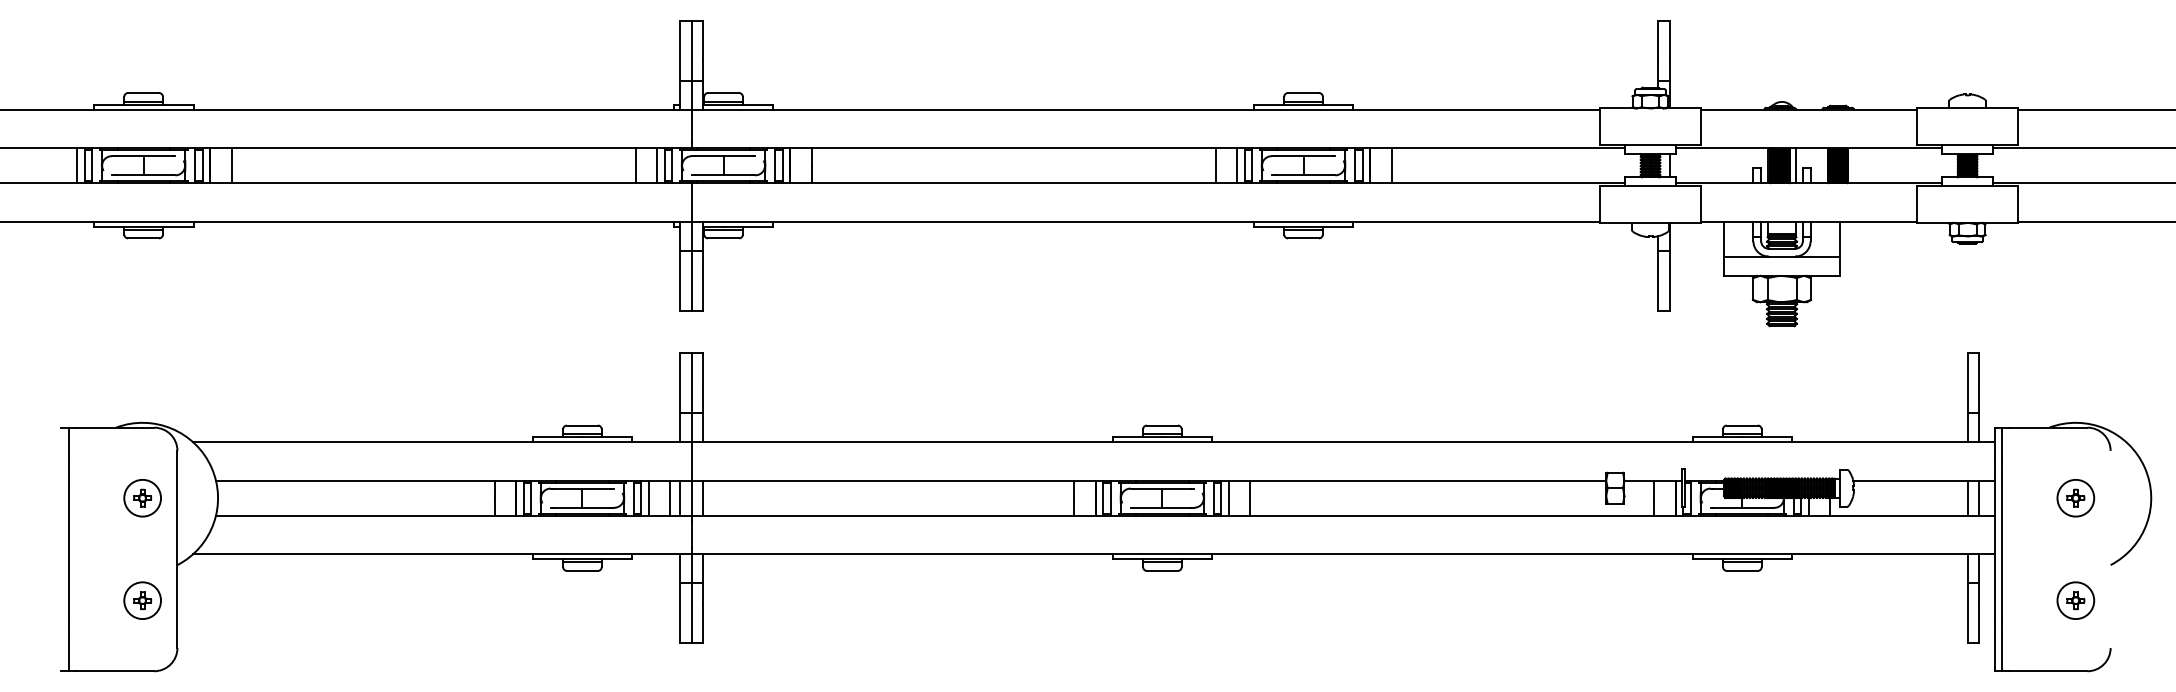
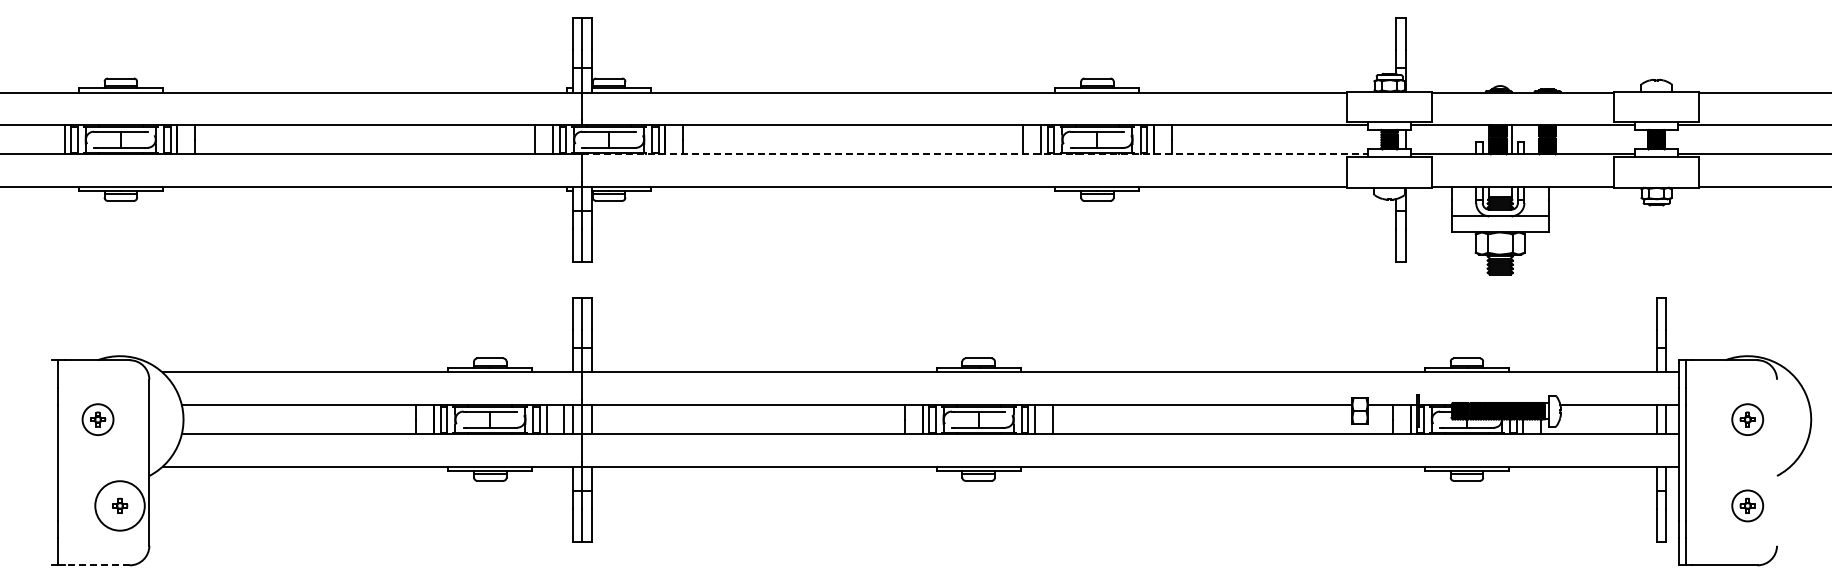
line: (1158, 183) -> (975, 154), solid -> dashed
part: (141, 498) -> (97, 419), moved
circle: (141, 600) -> (119, 505), size x1.6
line: (115, 671) -> (97, 565), solid -> dashed

